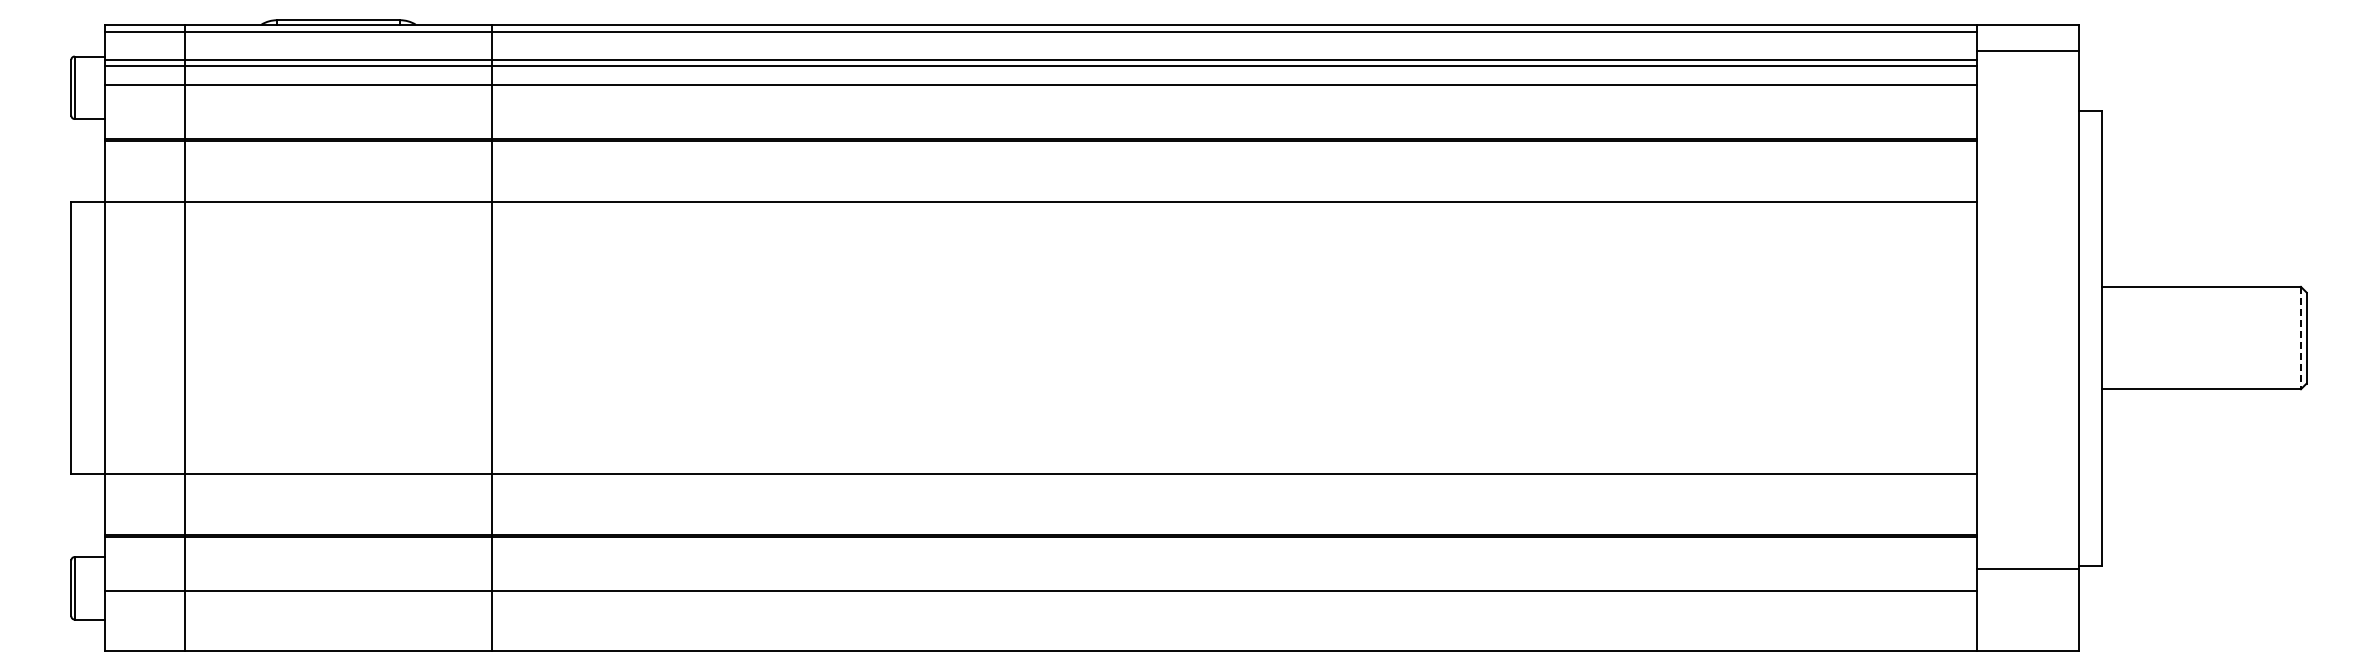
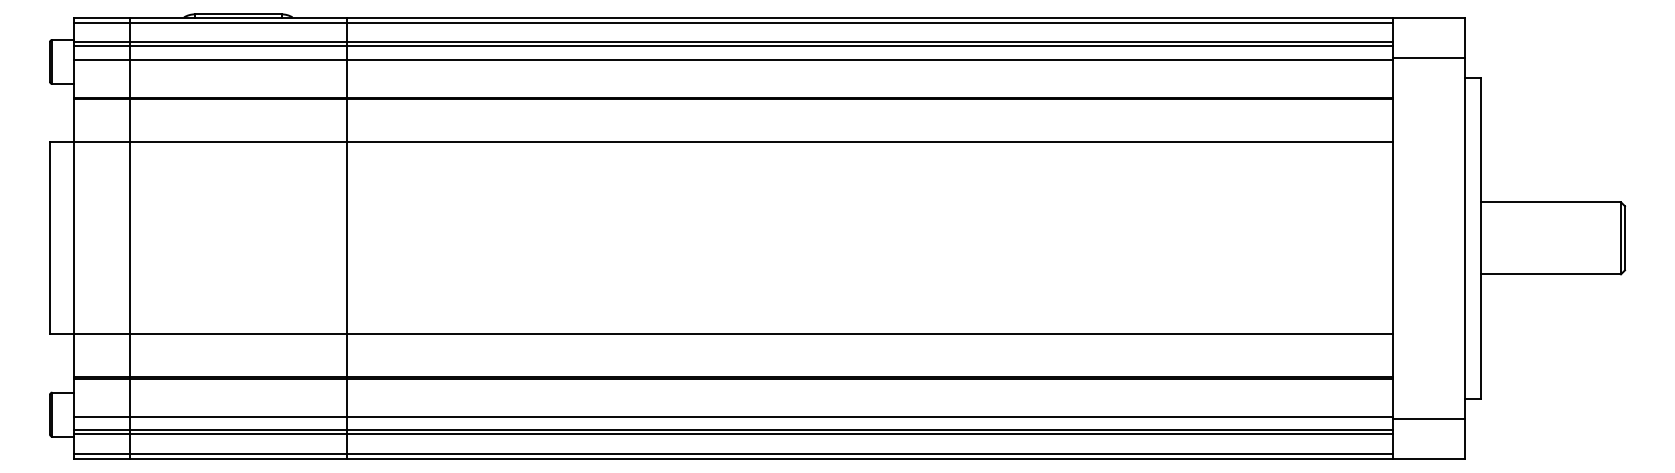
line: (2027, 51) -> (1428, 58), moved
line: (2300, 338) -> (1620, 238), dashed -> solid
line: (2027, 569) -> (1428, 418), moved
line: (1040, 610) -> (732, 430), added
line: (1040, 615) -> (732, 433), added
line: (1040, 643) -> (732, 453), added

